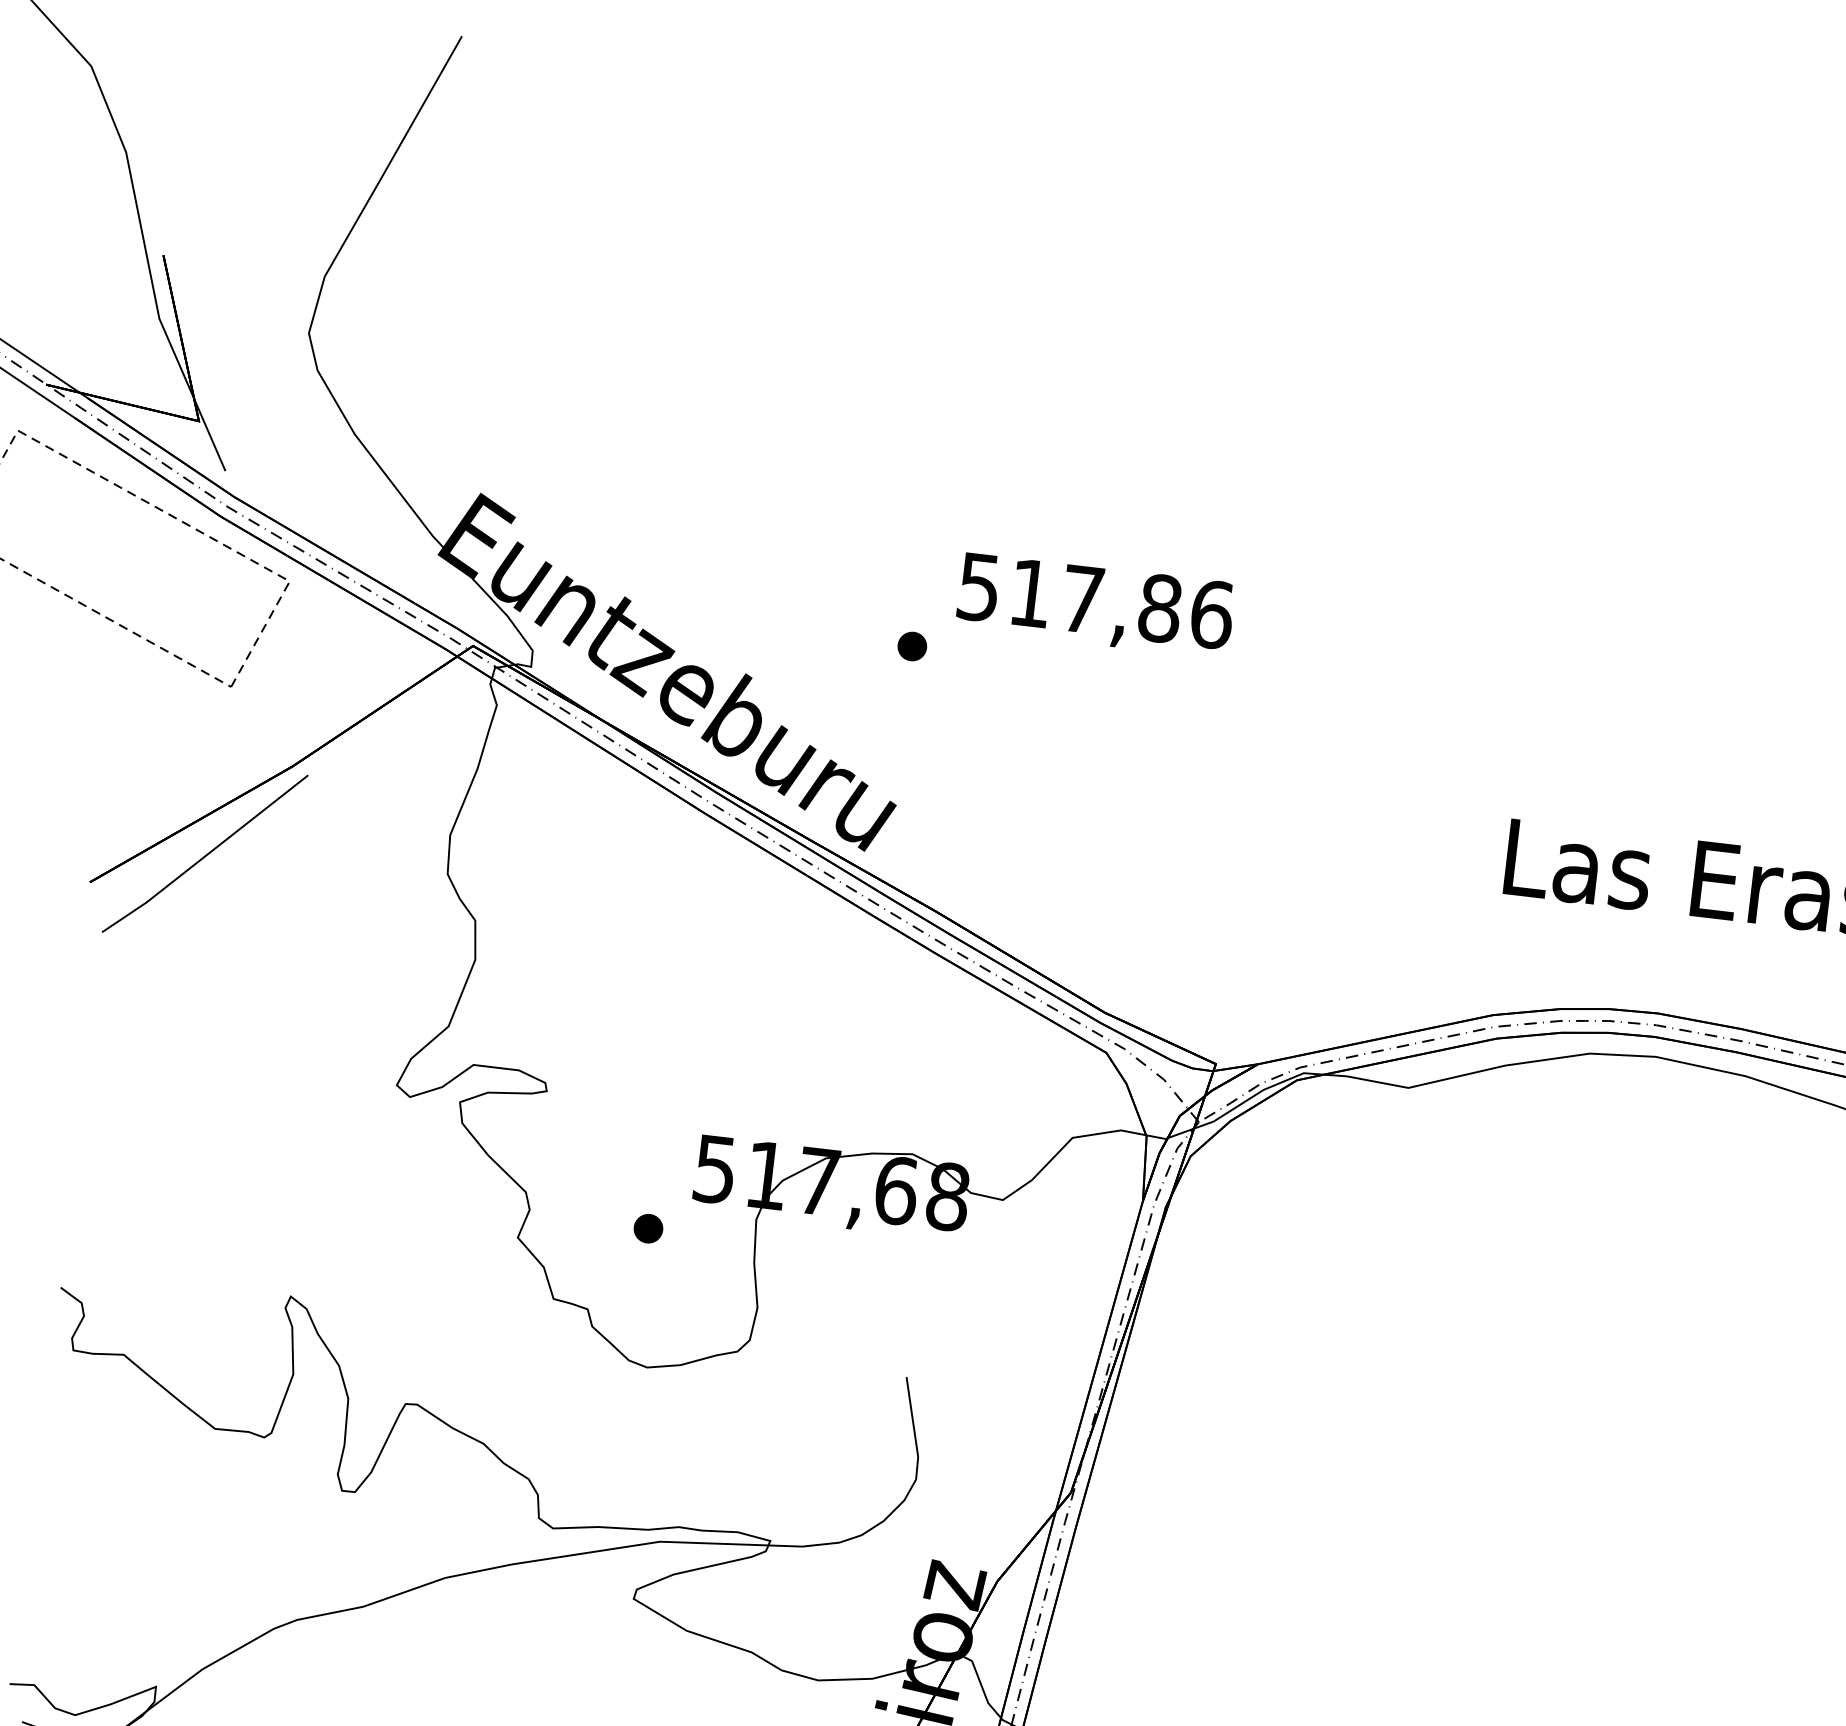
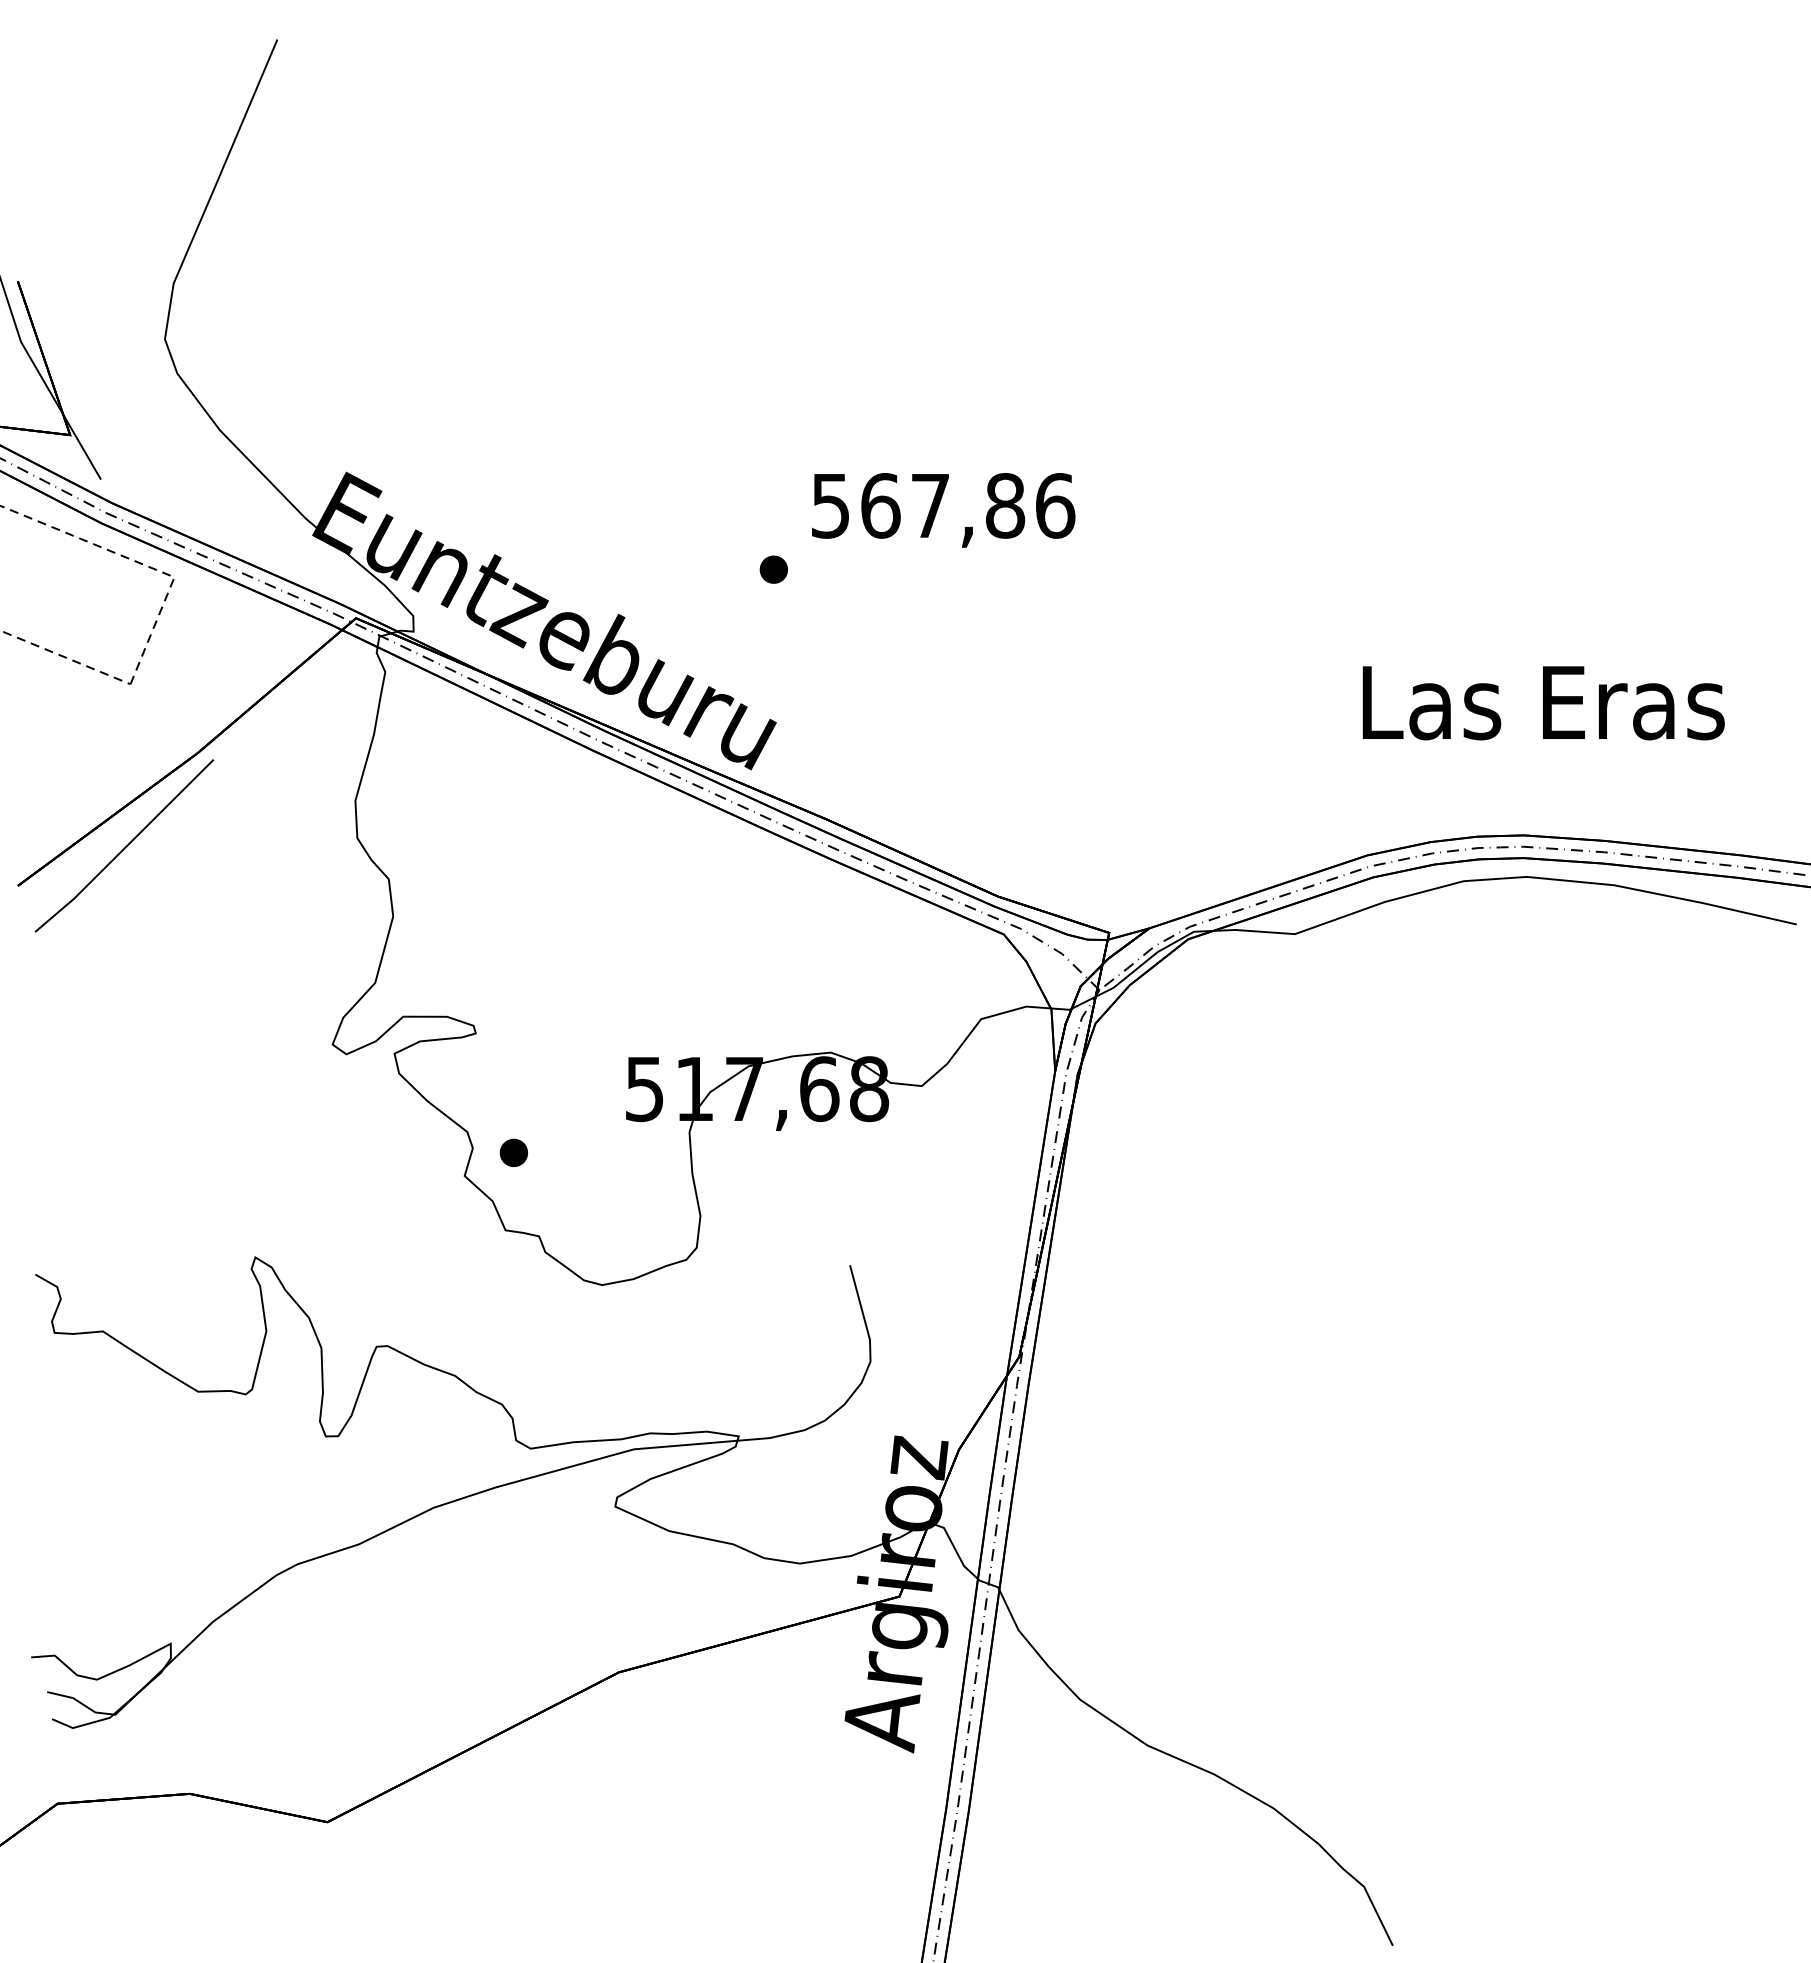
text: (1030, 592) -> (880, 505), 517,86 -> 567,86
part: (648, 1228) -> (513, 1152), moved

